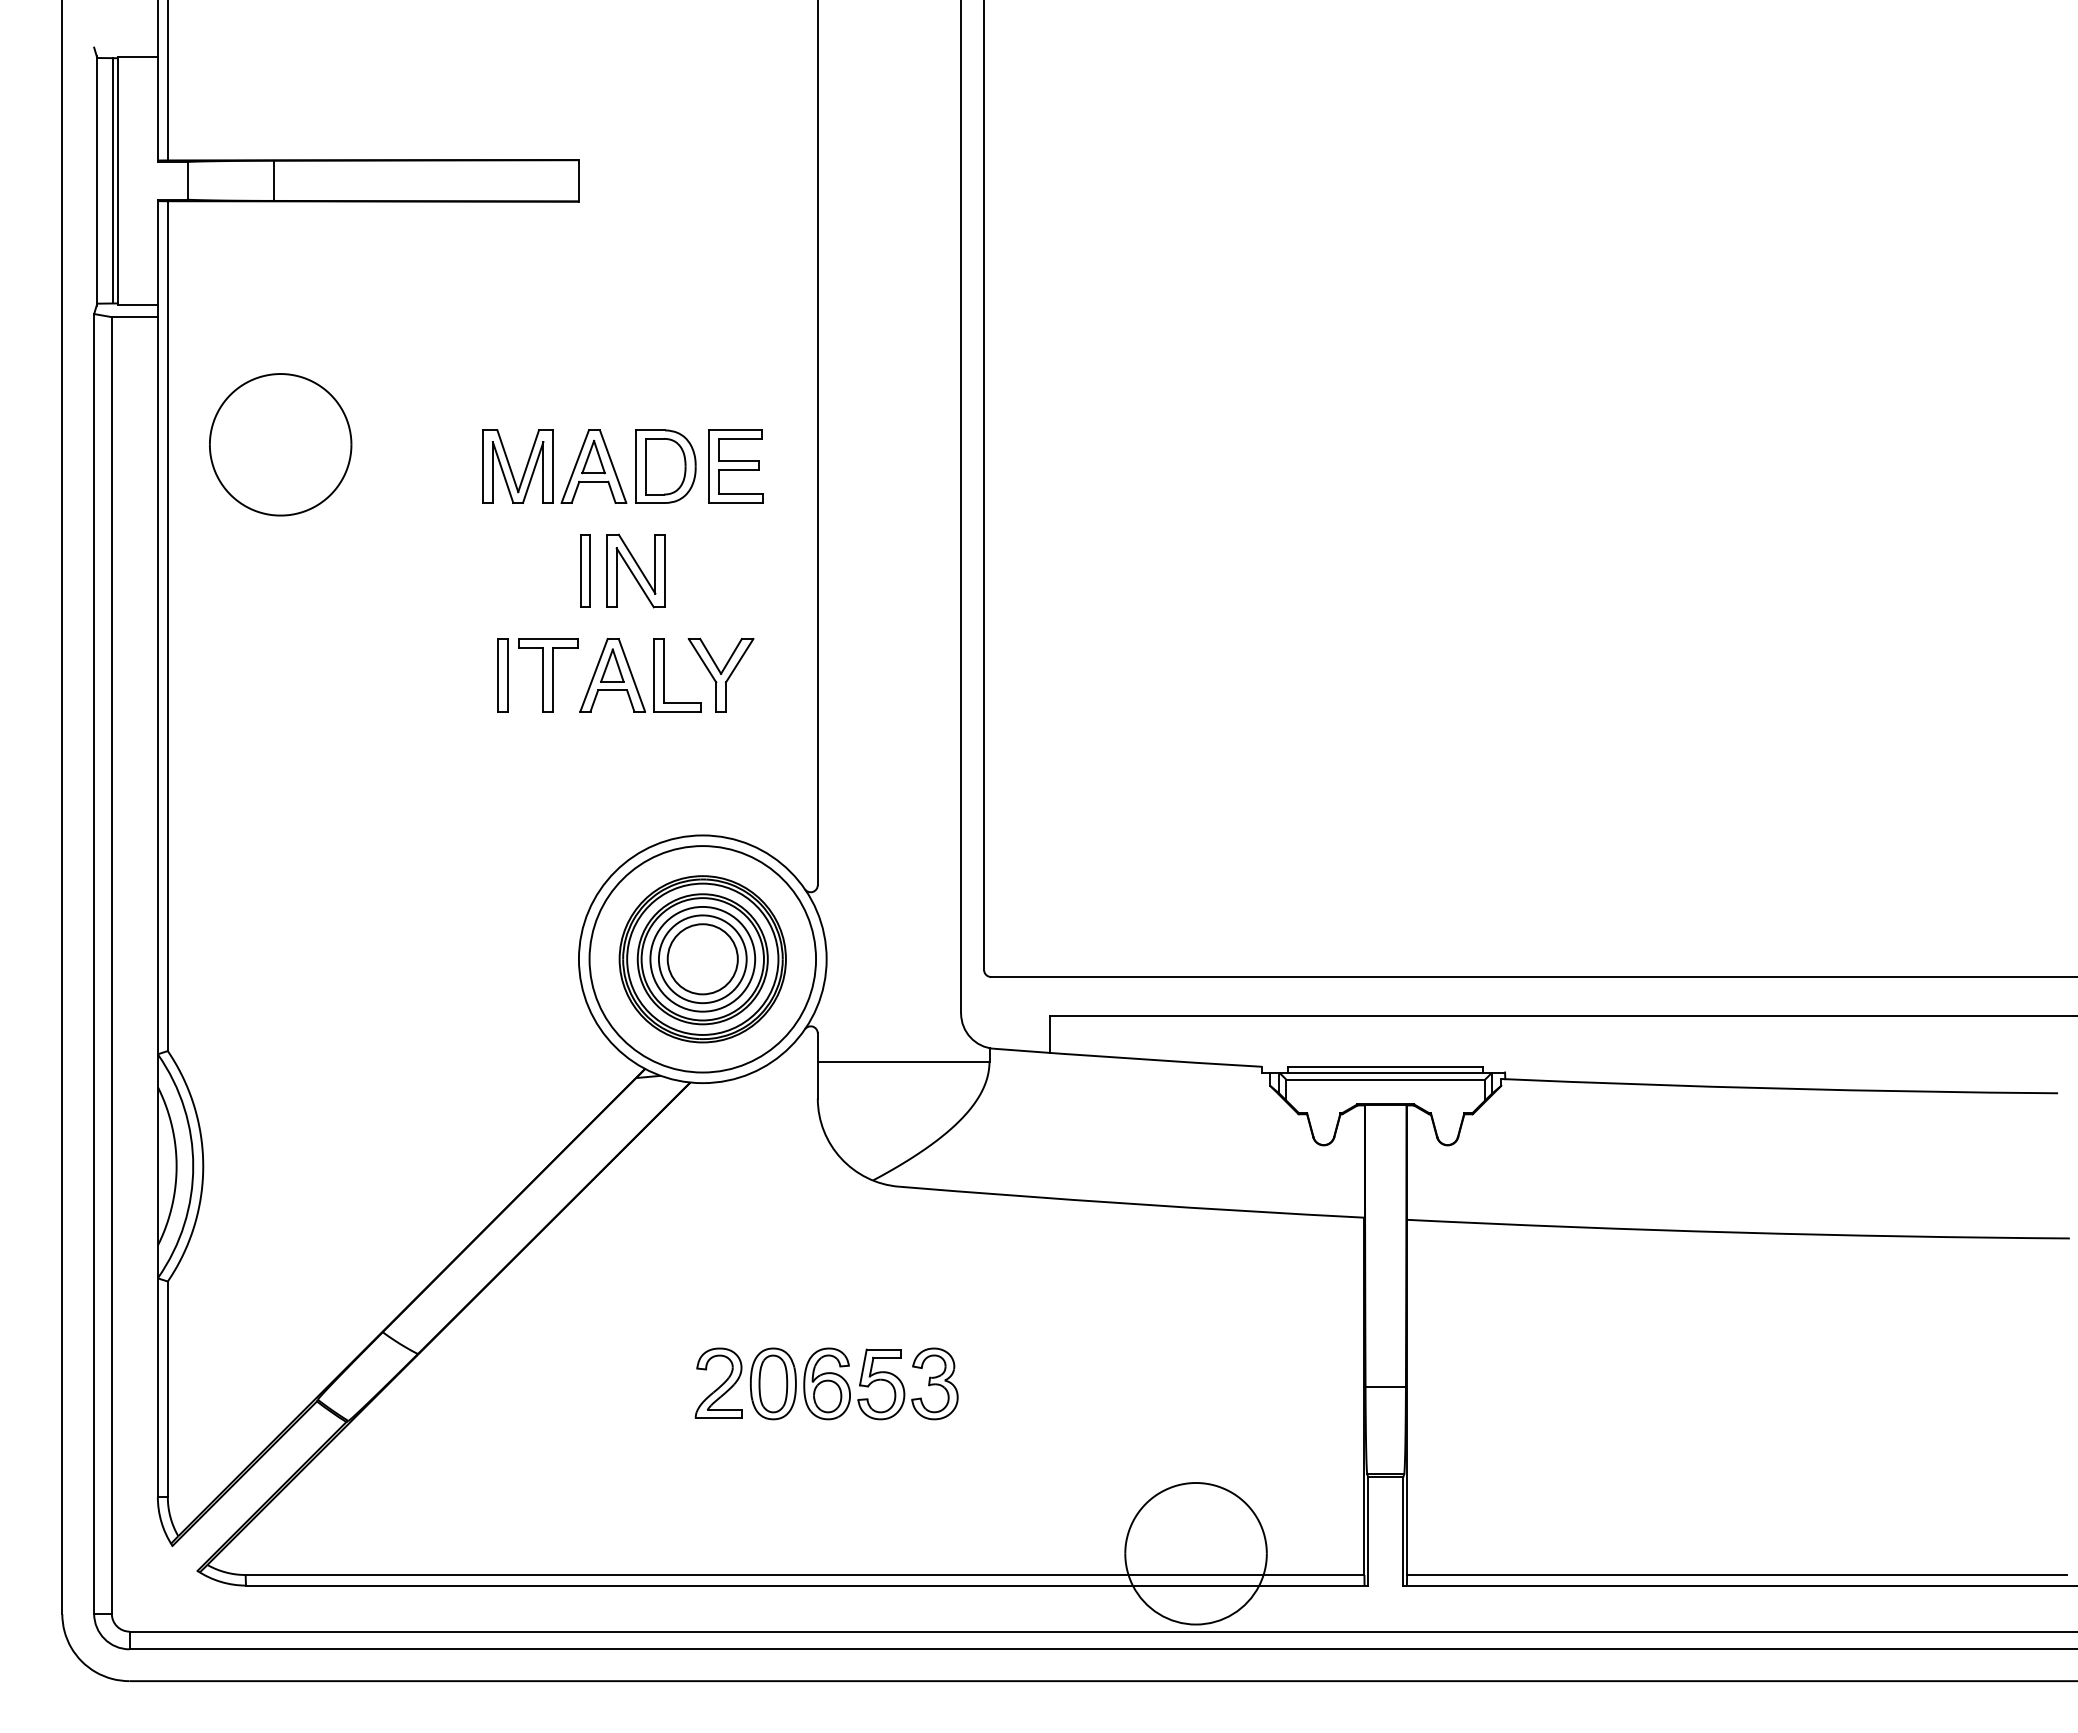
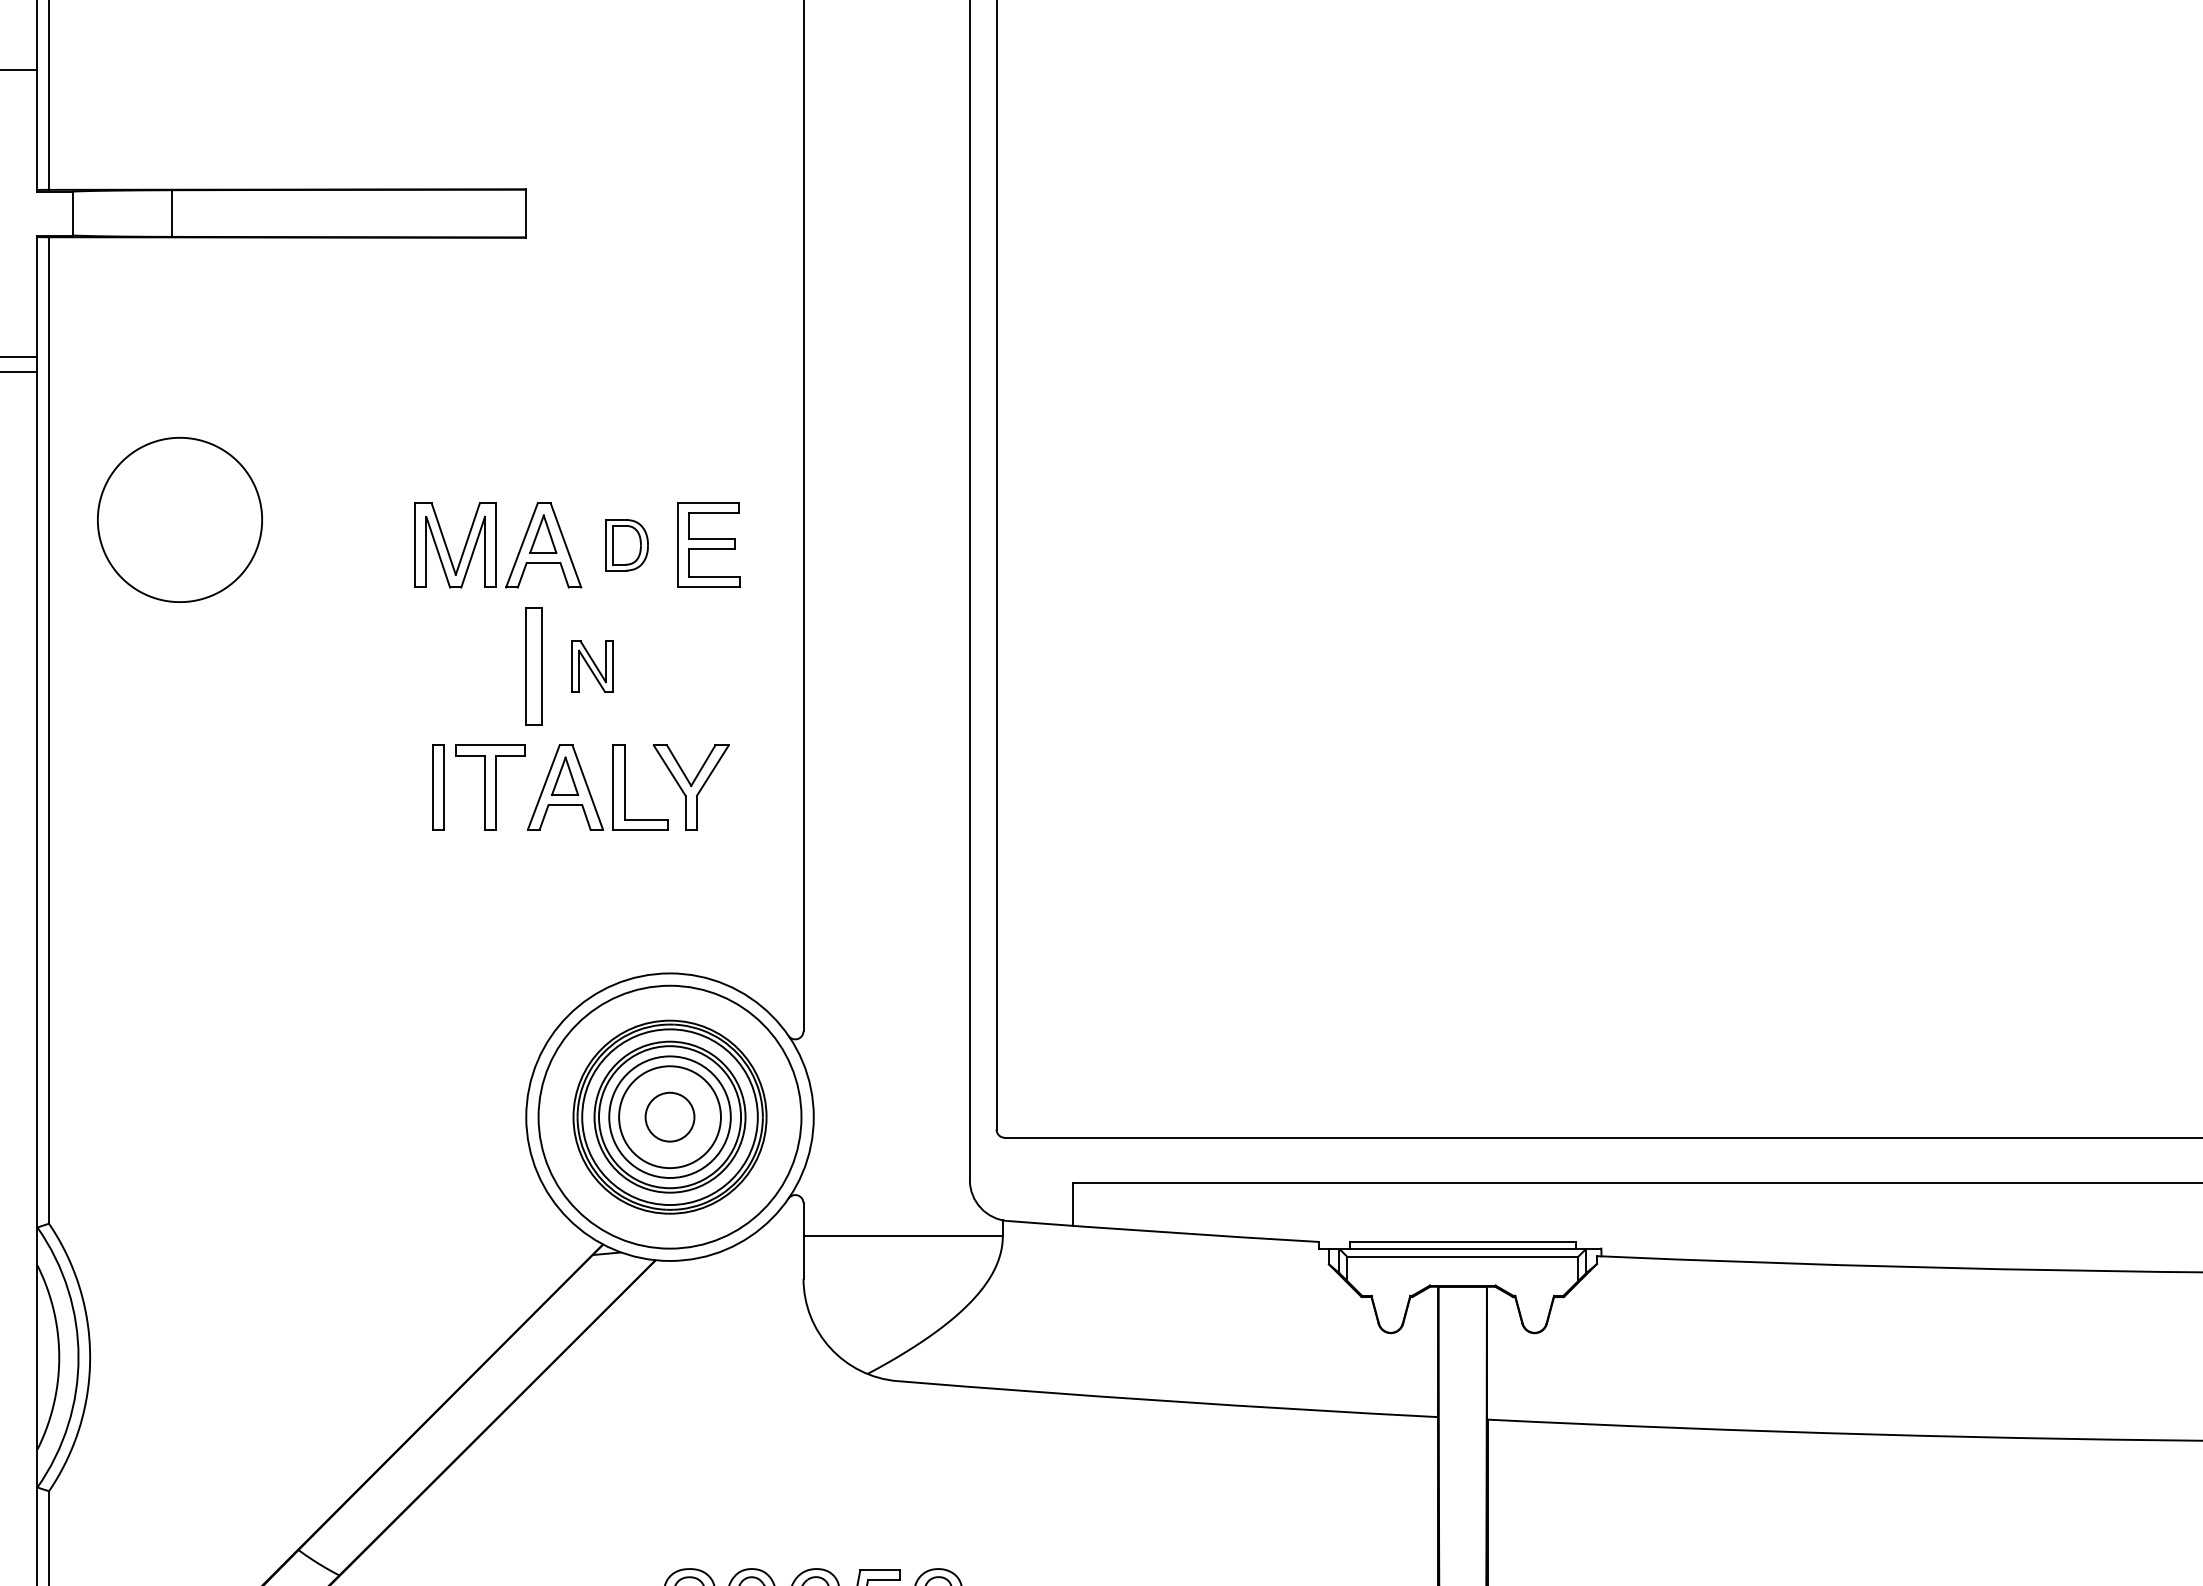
part: (665, 466) -> (626, 545), size x0.6
part: (585, 570) -> (533, 665), size x1.4
part: (635, 570) -> (591, 665), size x0.6
circle: (702, 959) -> (669, 1117), size x0.6

